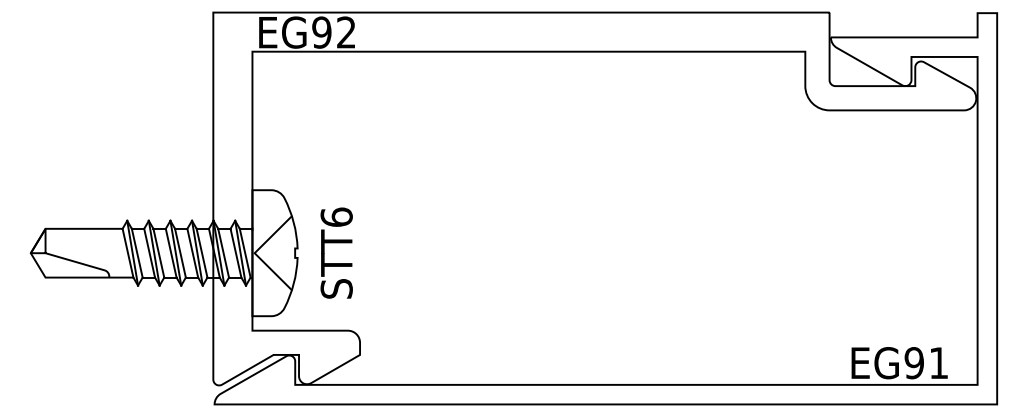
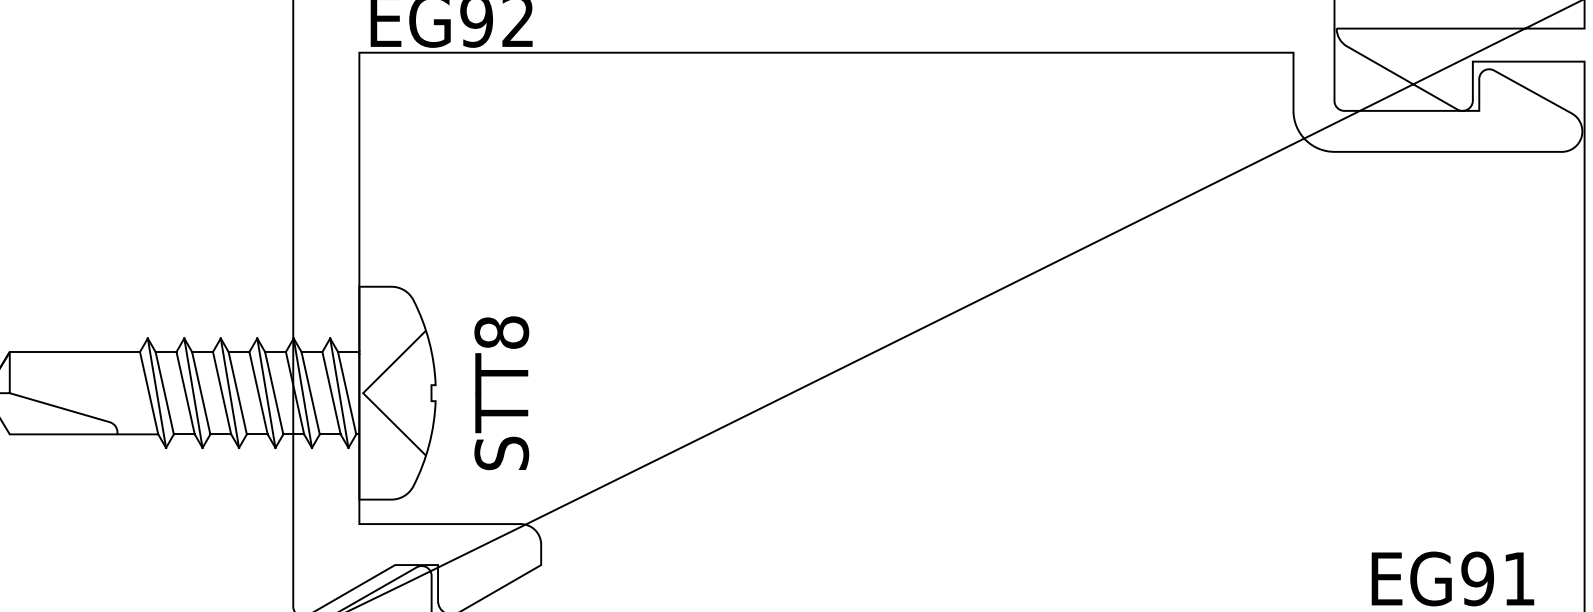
text: (336, 216) -> (501, 331), STT6 -> STT8

